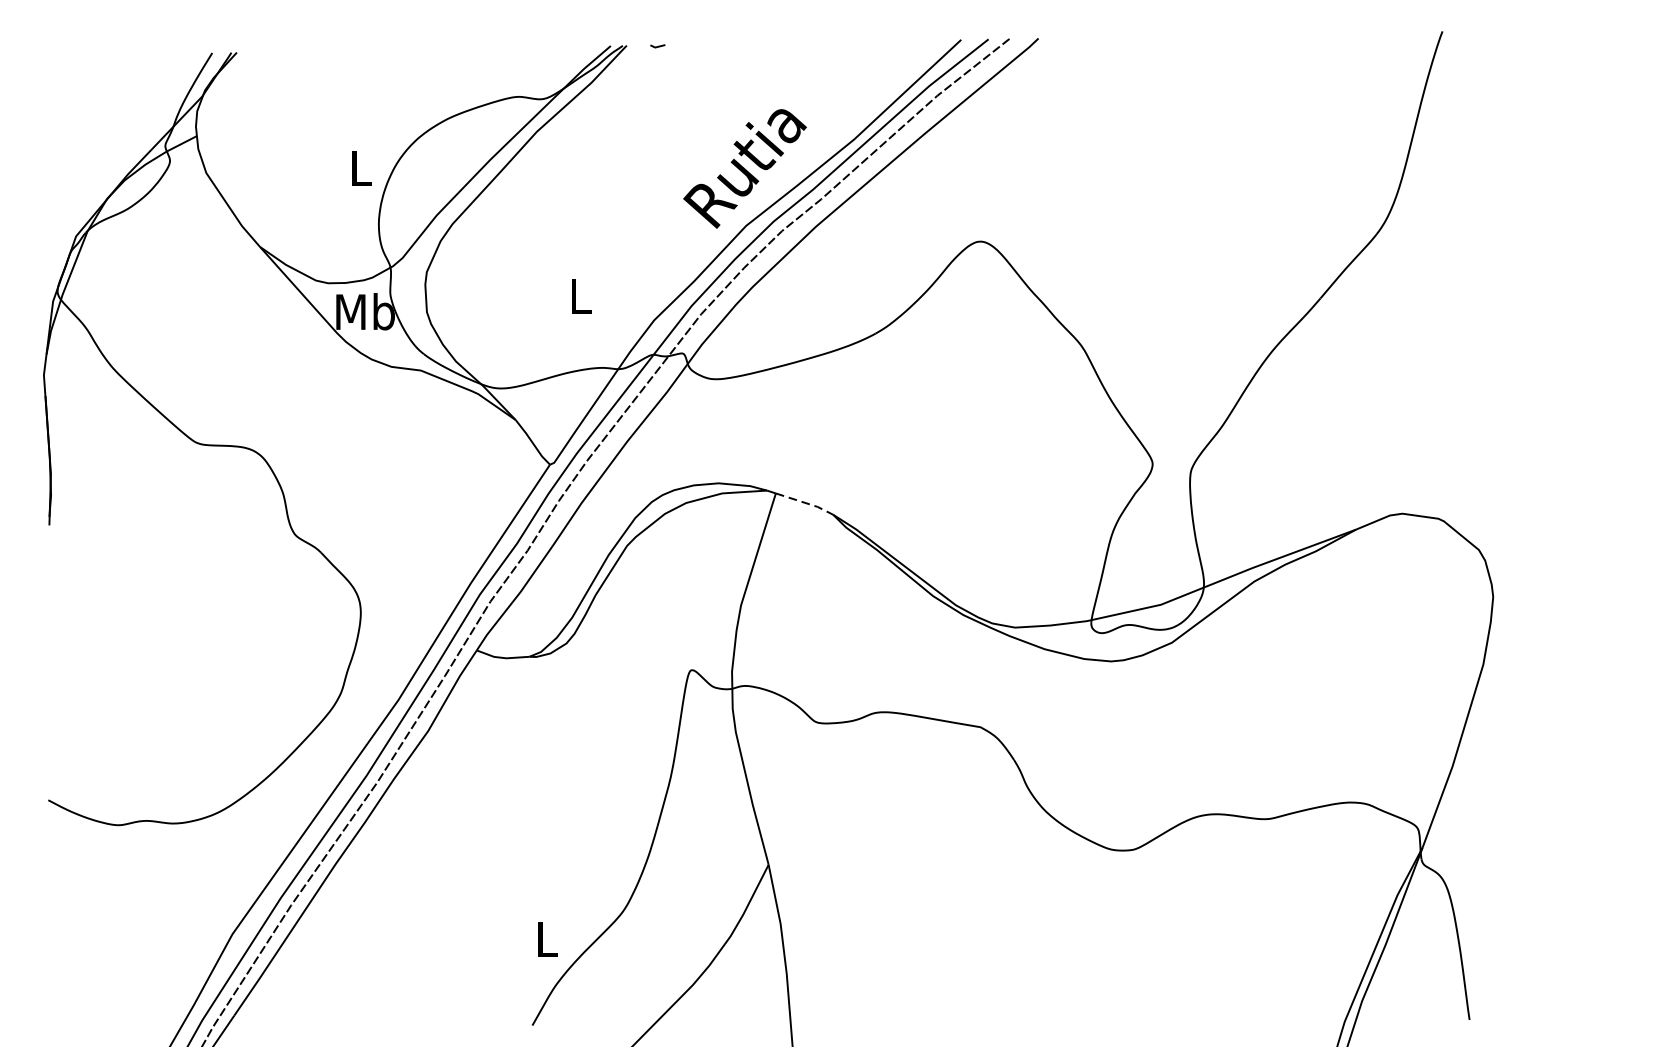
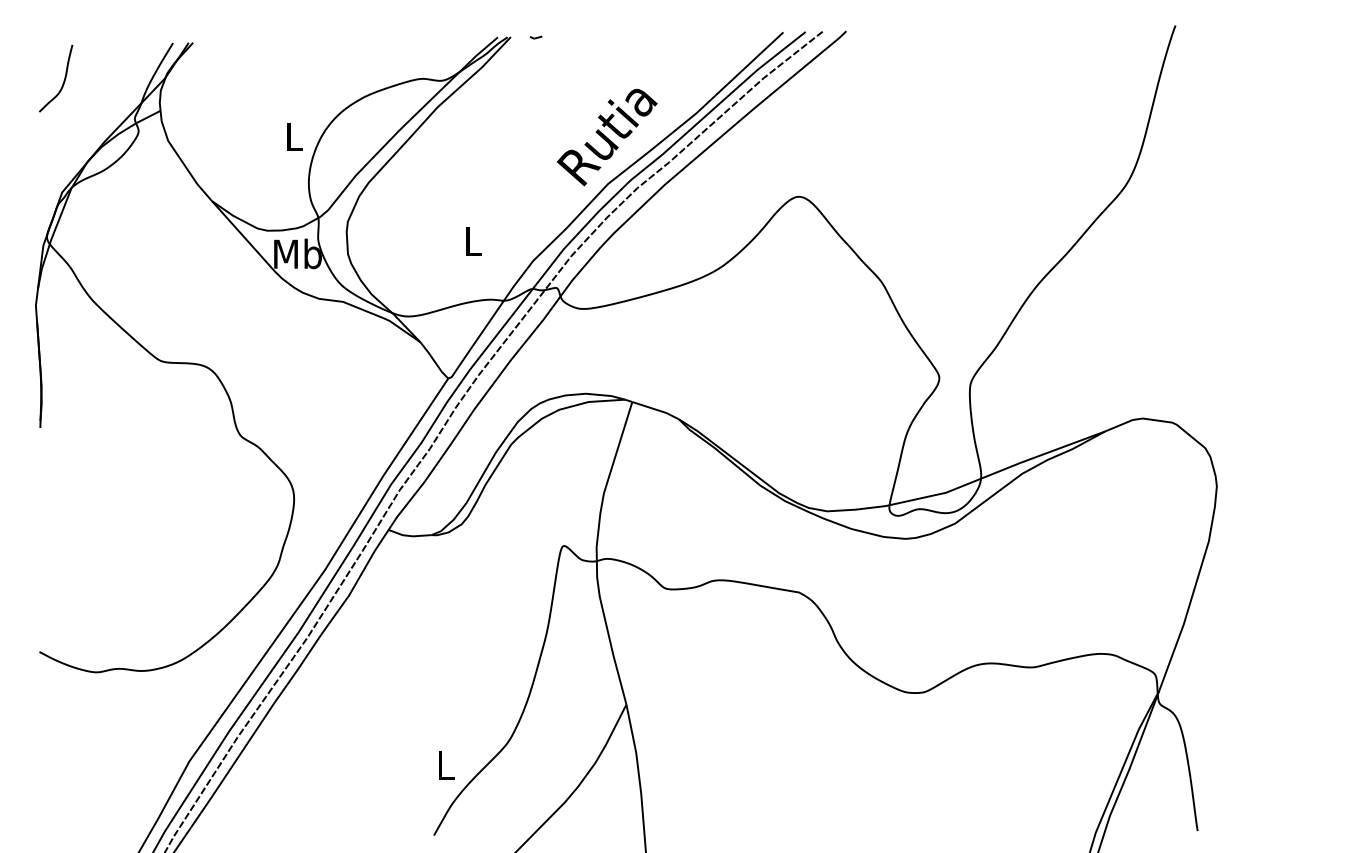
curve: (77, 98) -> (63, 80), added
line: (806, 502) -> (657, 409), dashed -> solid

